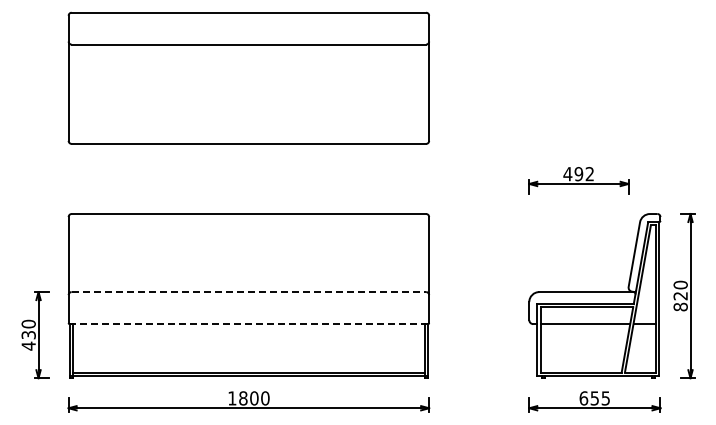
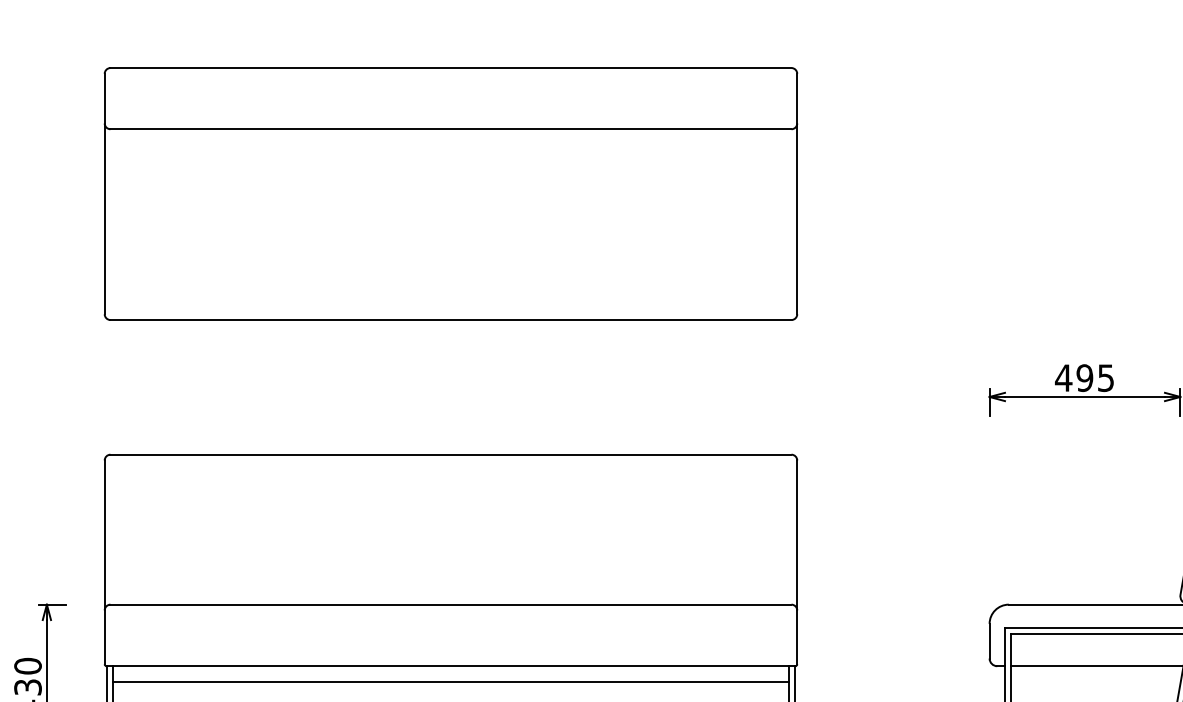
text: (589, 174) -> (1105, 378), 492 -> 495
line: (249, 292) -> (452, 605), dashed -> solid
line: (248, 324) -> (450, 666), dashed -> solid
line: (248, 332) -> (450, 682), added

